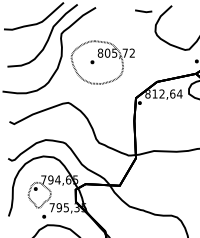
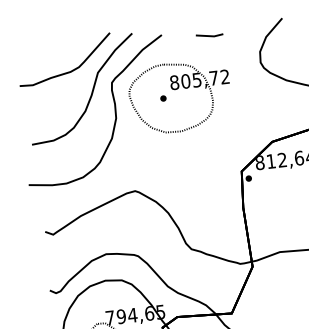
line: (143, 11) -> (209, 35), moved
part: (102, 62) -> (179, 97), moved

